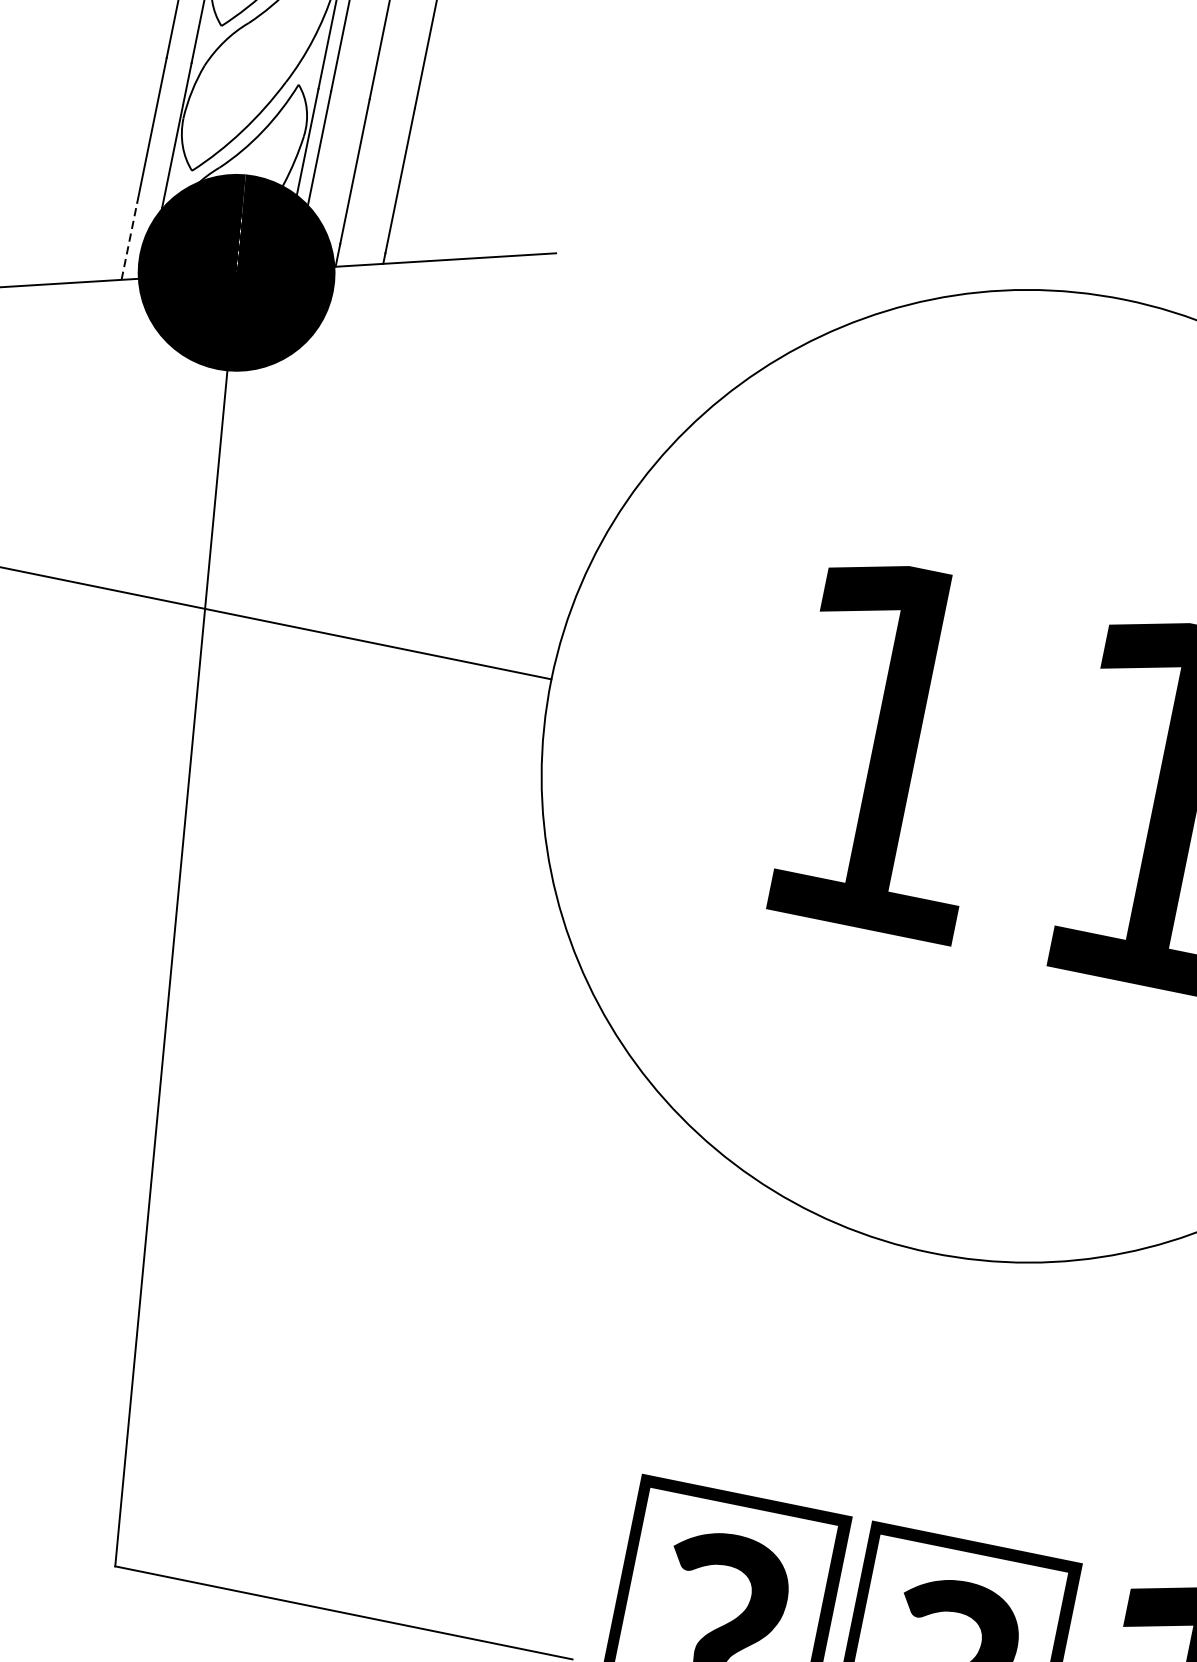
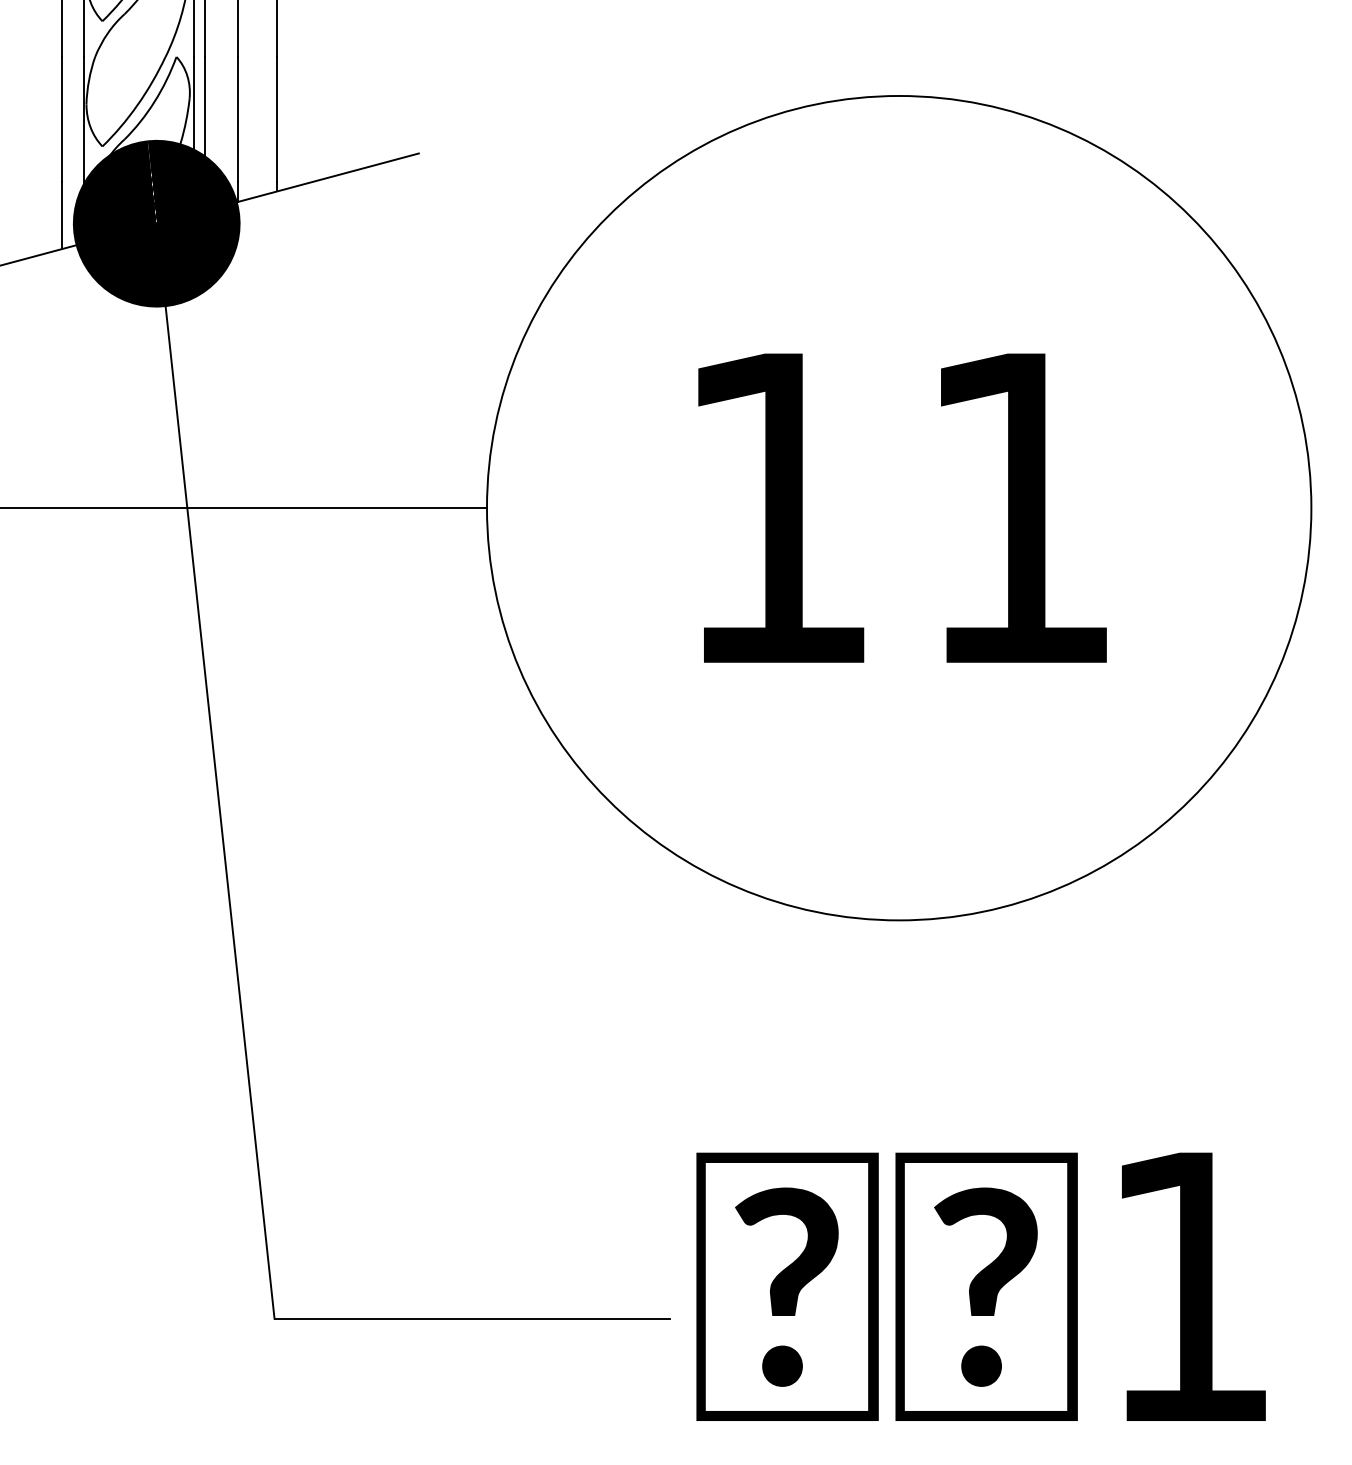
line: (129, 241) -> (62, 215), dashed -> solid

